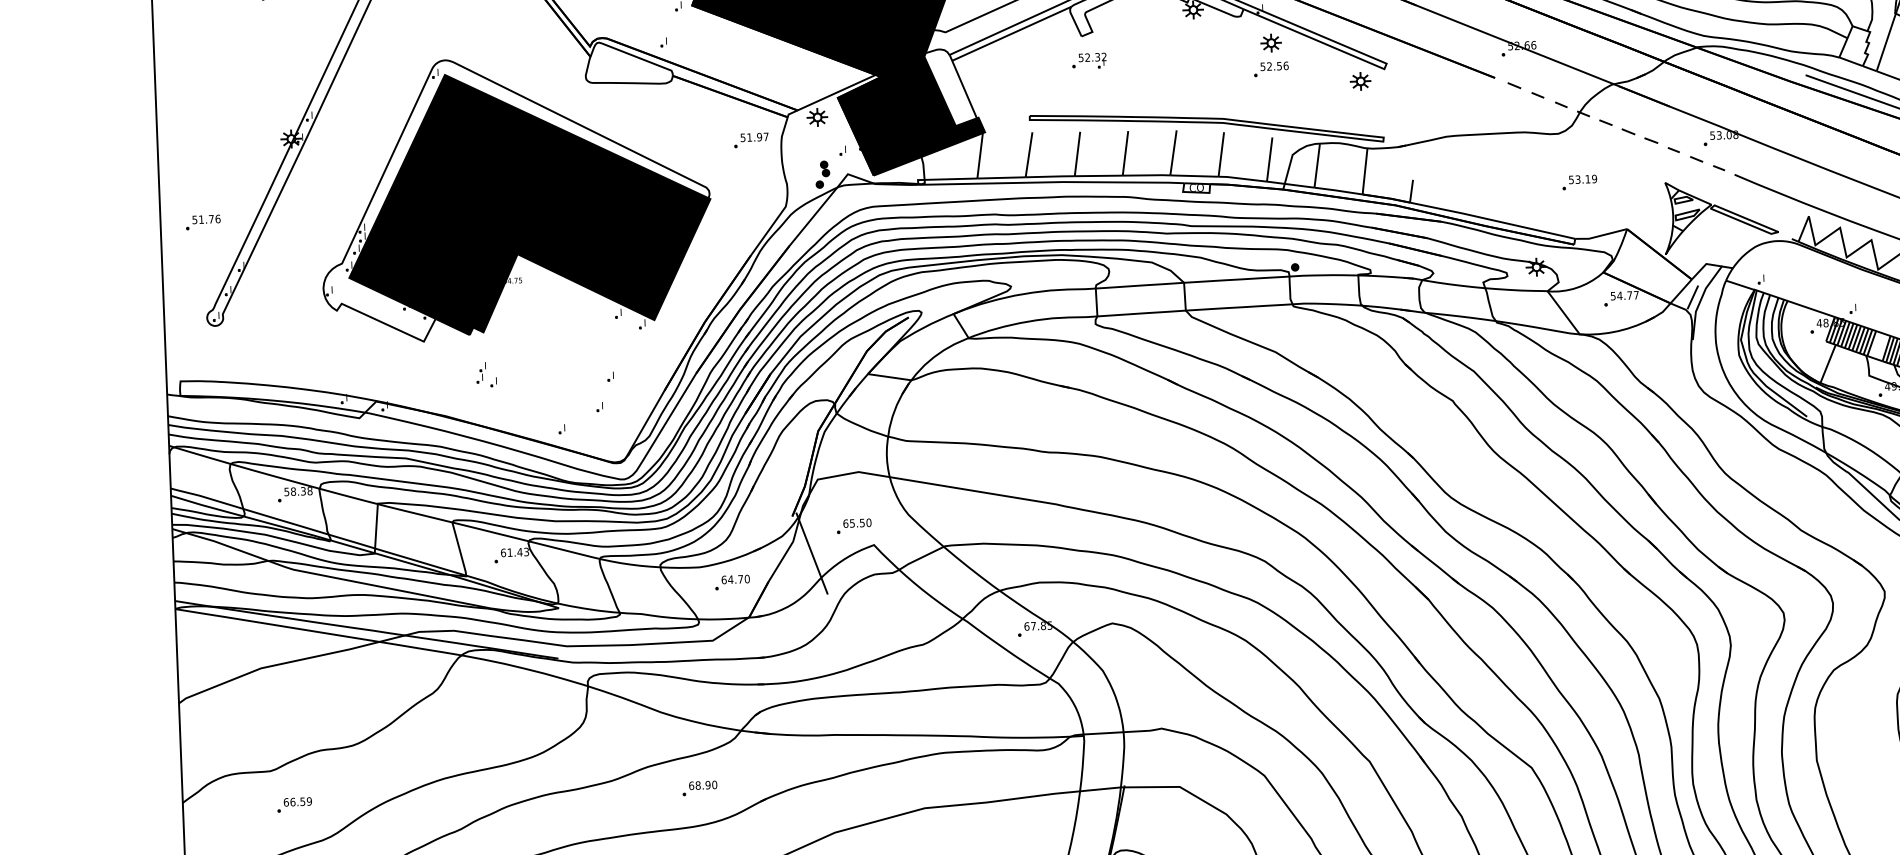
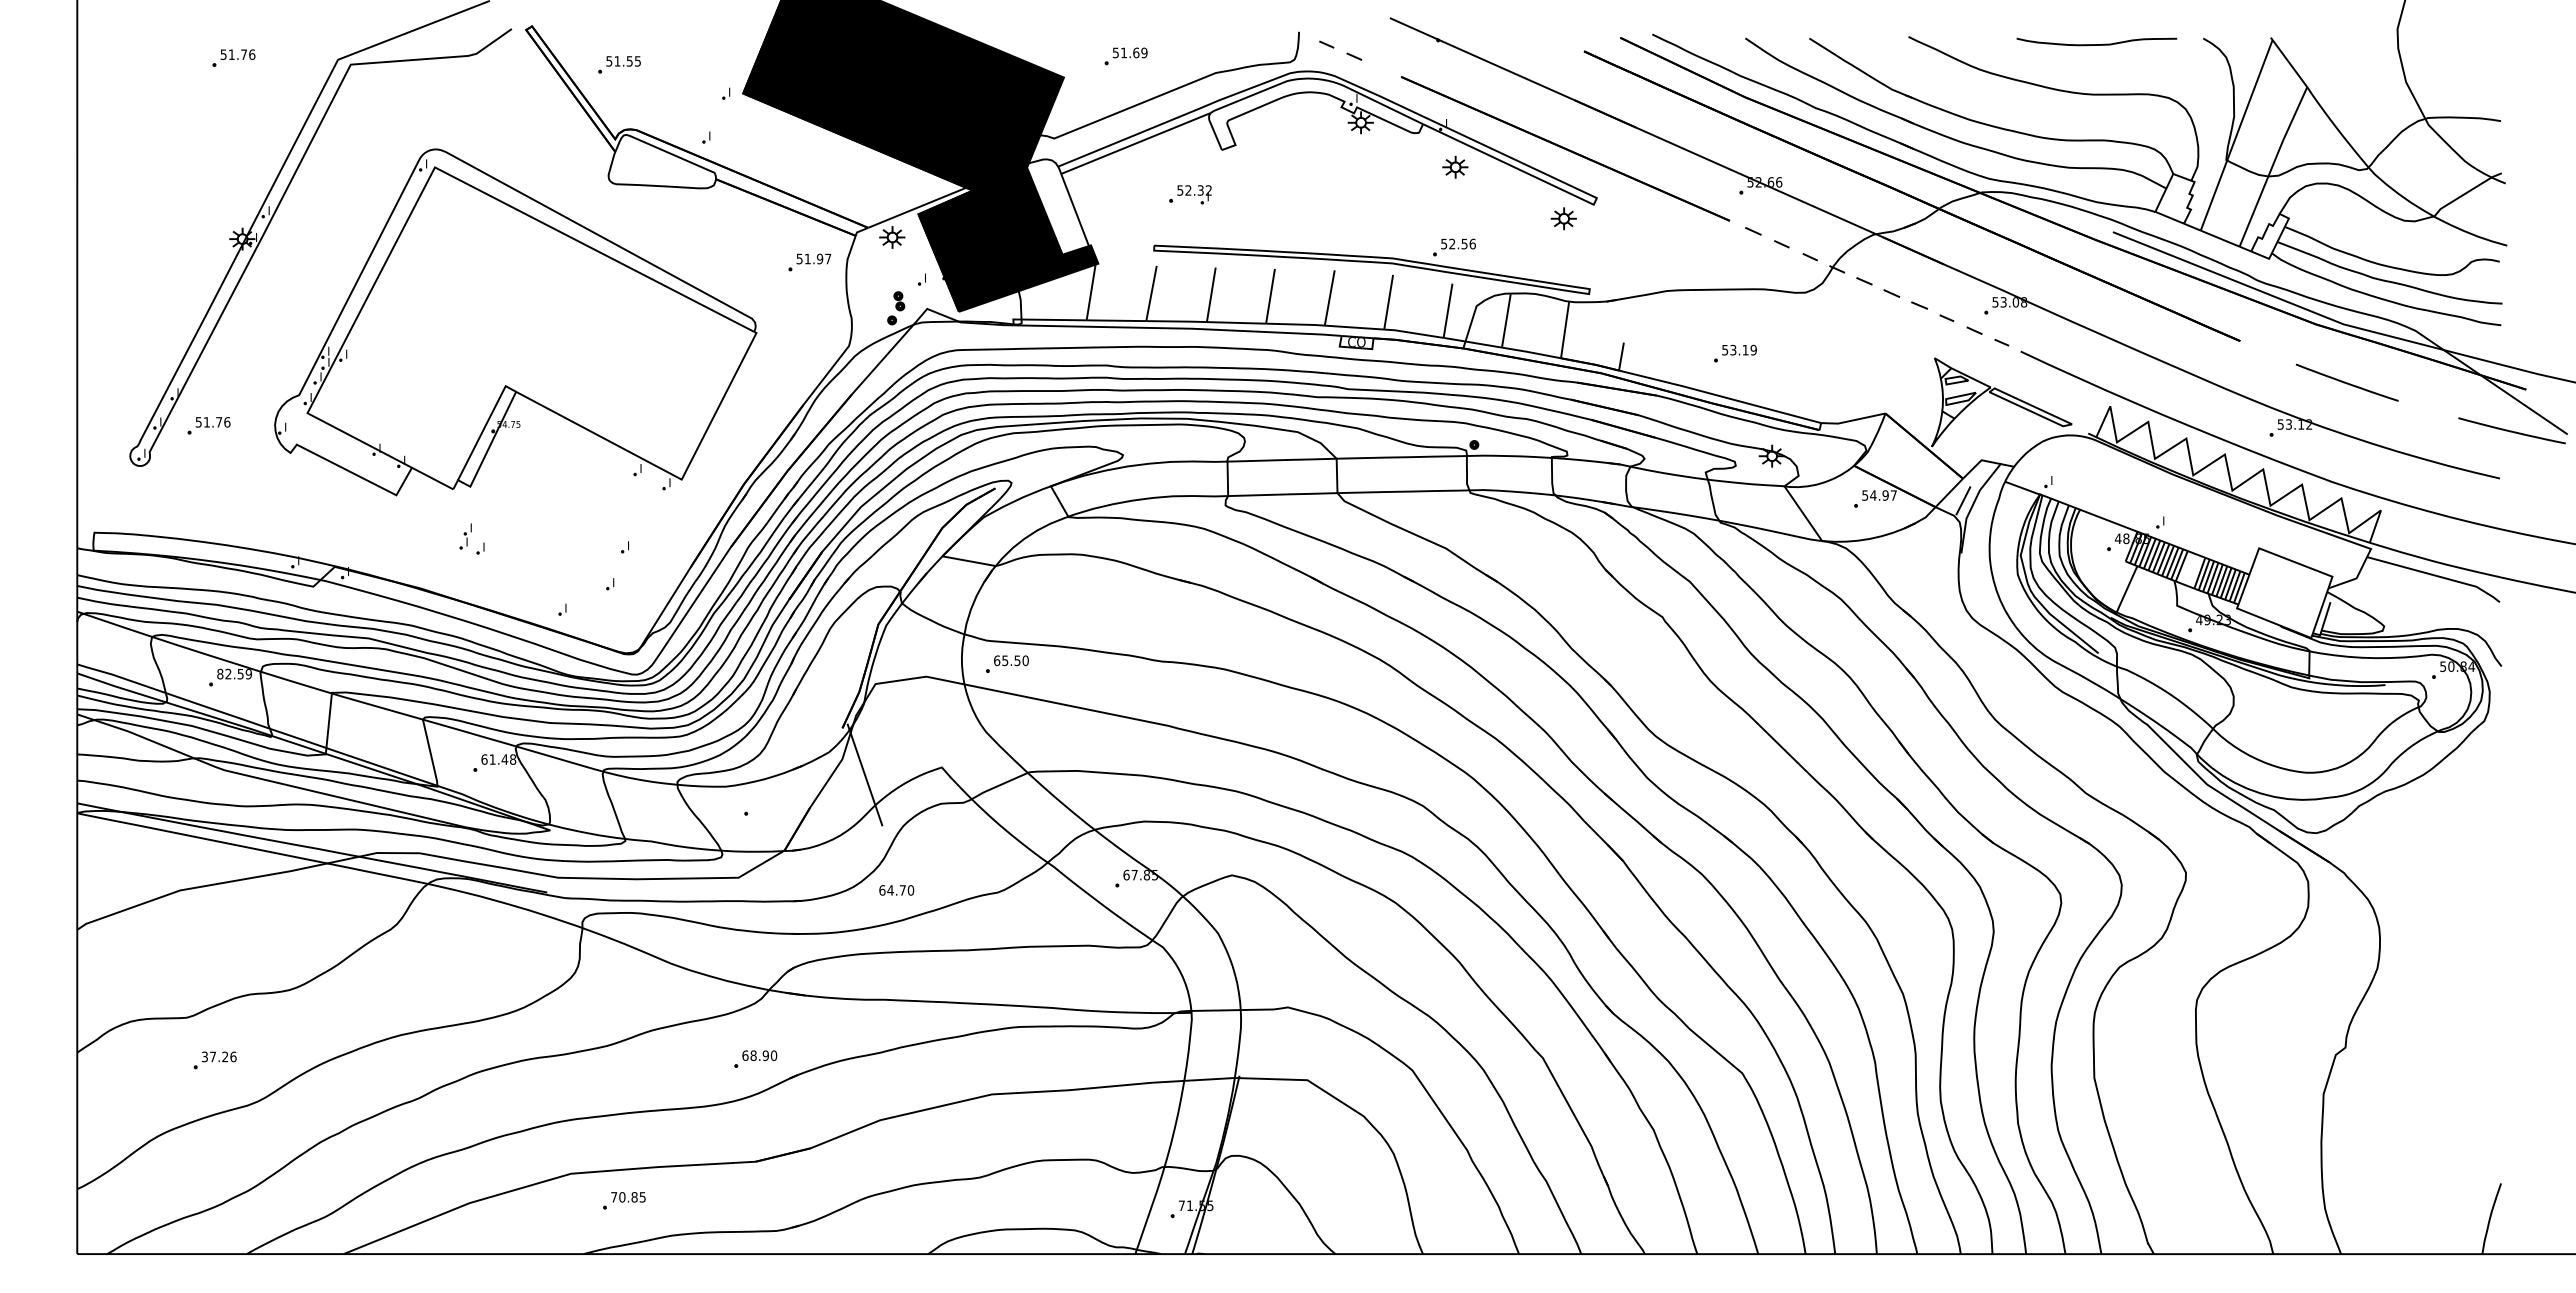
part: (1089, 60) -> (1190, 194), moved
part: (1271, 69) -> (1454, 247), moved
part: (1579, 182) -> (1735, 353), moved
fill: (528, 202) -> (531, 328), removed
part: (202, 222) -> (208, 425), moved
text: (1629, 295) -> (1885, 495), 54.77 -> 54.97
text: (298, 490) -> (234, 673), 58.38 -> 82.59
part: (854, 525) -> (1007, 663), moved
text: (526, 551) -> (513, 759), 61.43 -> 61.48
text: (735, 579) -> (896, 890), moved
part: (699, 787) -> (755, 1058), moved
text: (297, 801) -> (218, 1056), 66.59 -> 37.26

